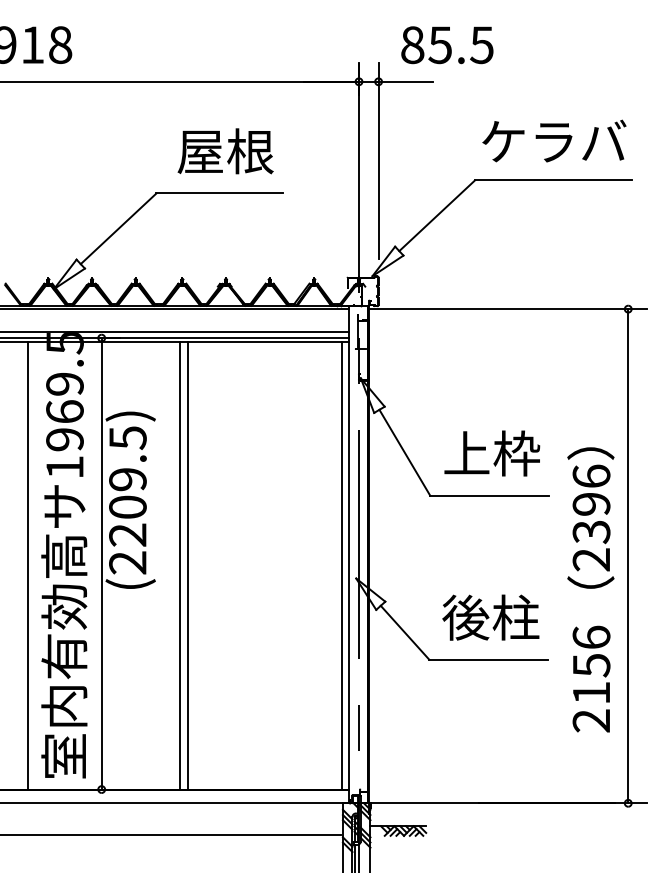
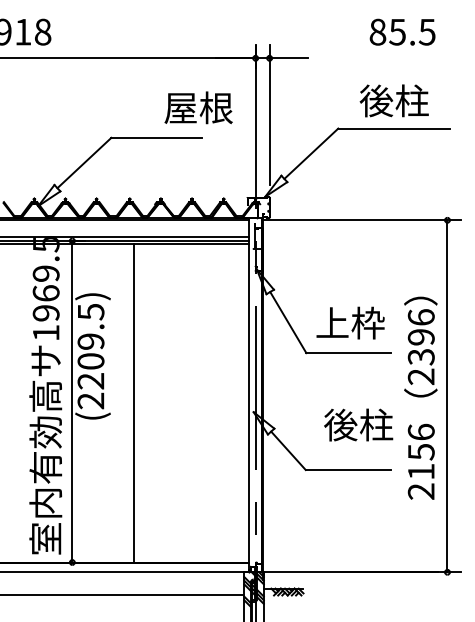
text: (447, 44) -> (402, 31), moved
text: (553, 141) -> (394, 100), ケラバ -> 後柱
text: (225, 150) -> (198, 107), moved
line: (27, 564) -> (19, 402), removed
line: (179, 564) -> (127, 402), removed
line: (341, 564) -> (243, 402), removed
text: (590, 588) -> (420, 397), moved
text: (490, 616) -> (358, 424), moved

